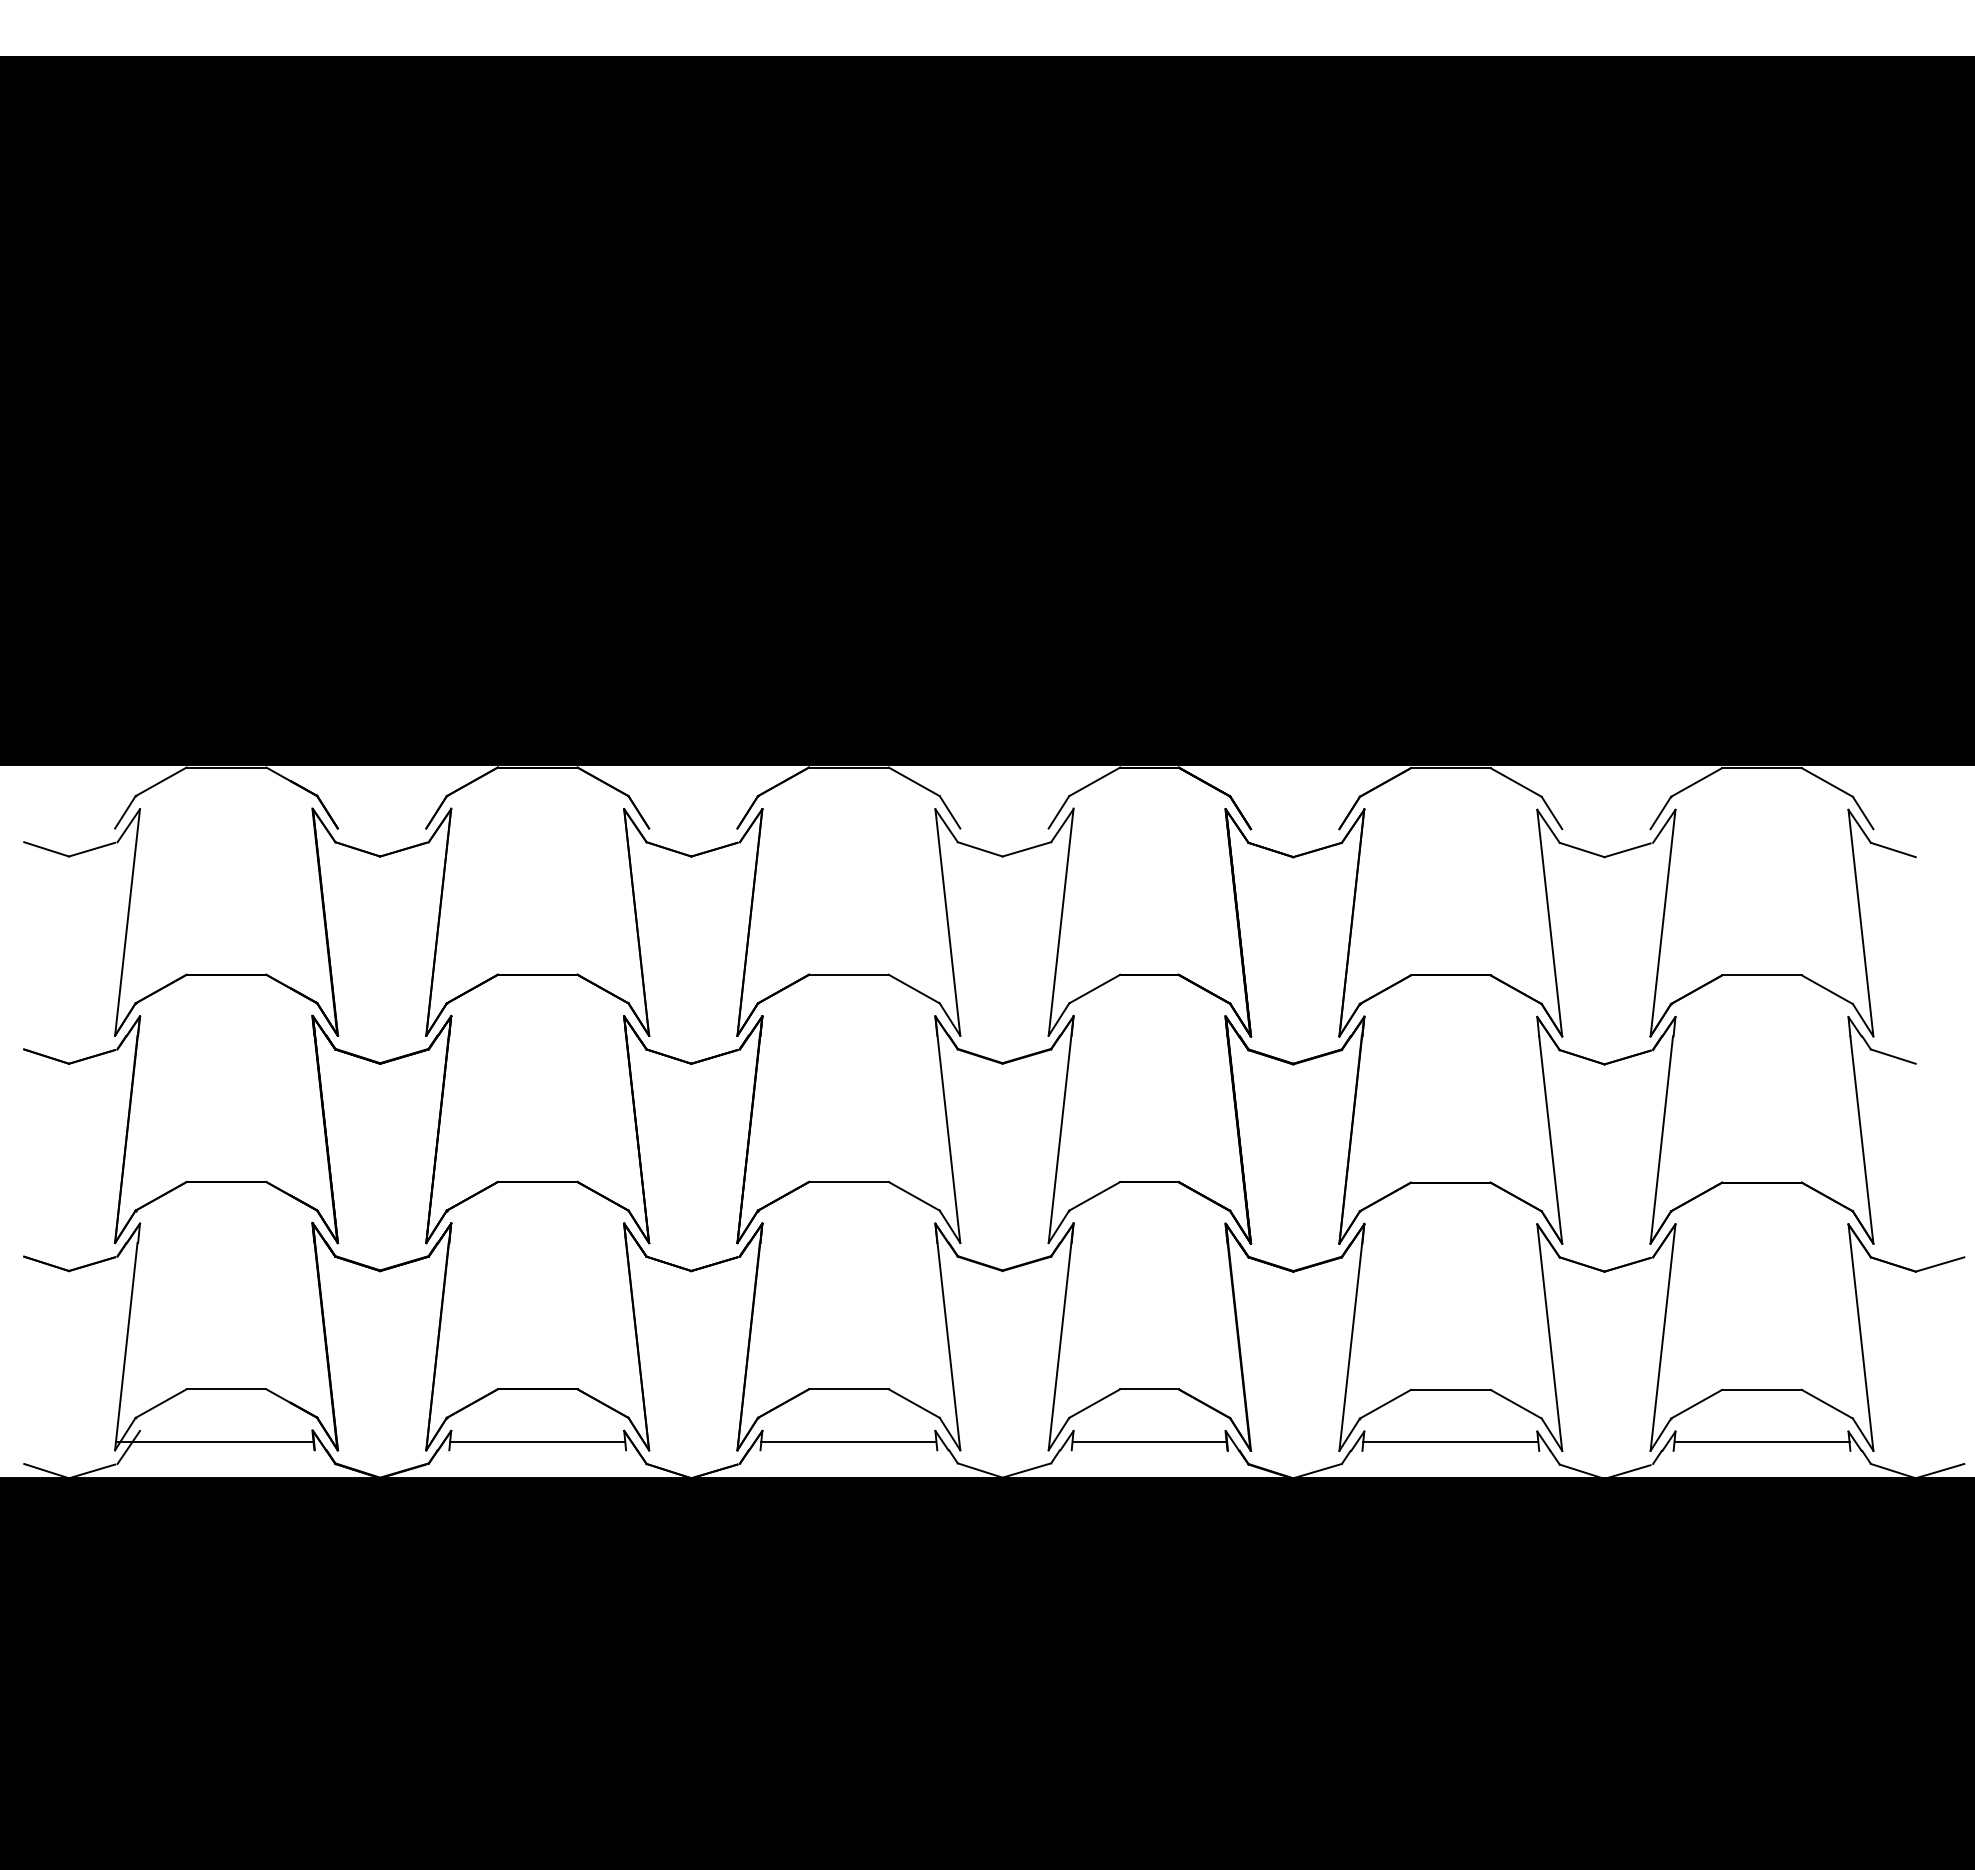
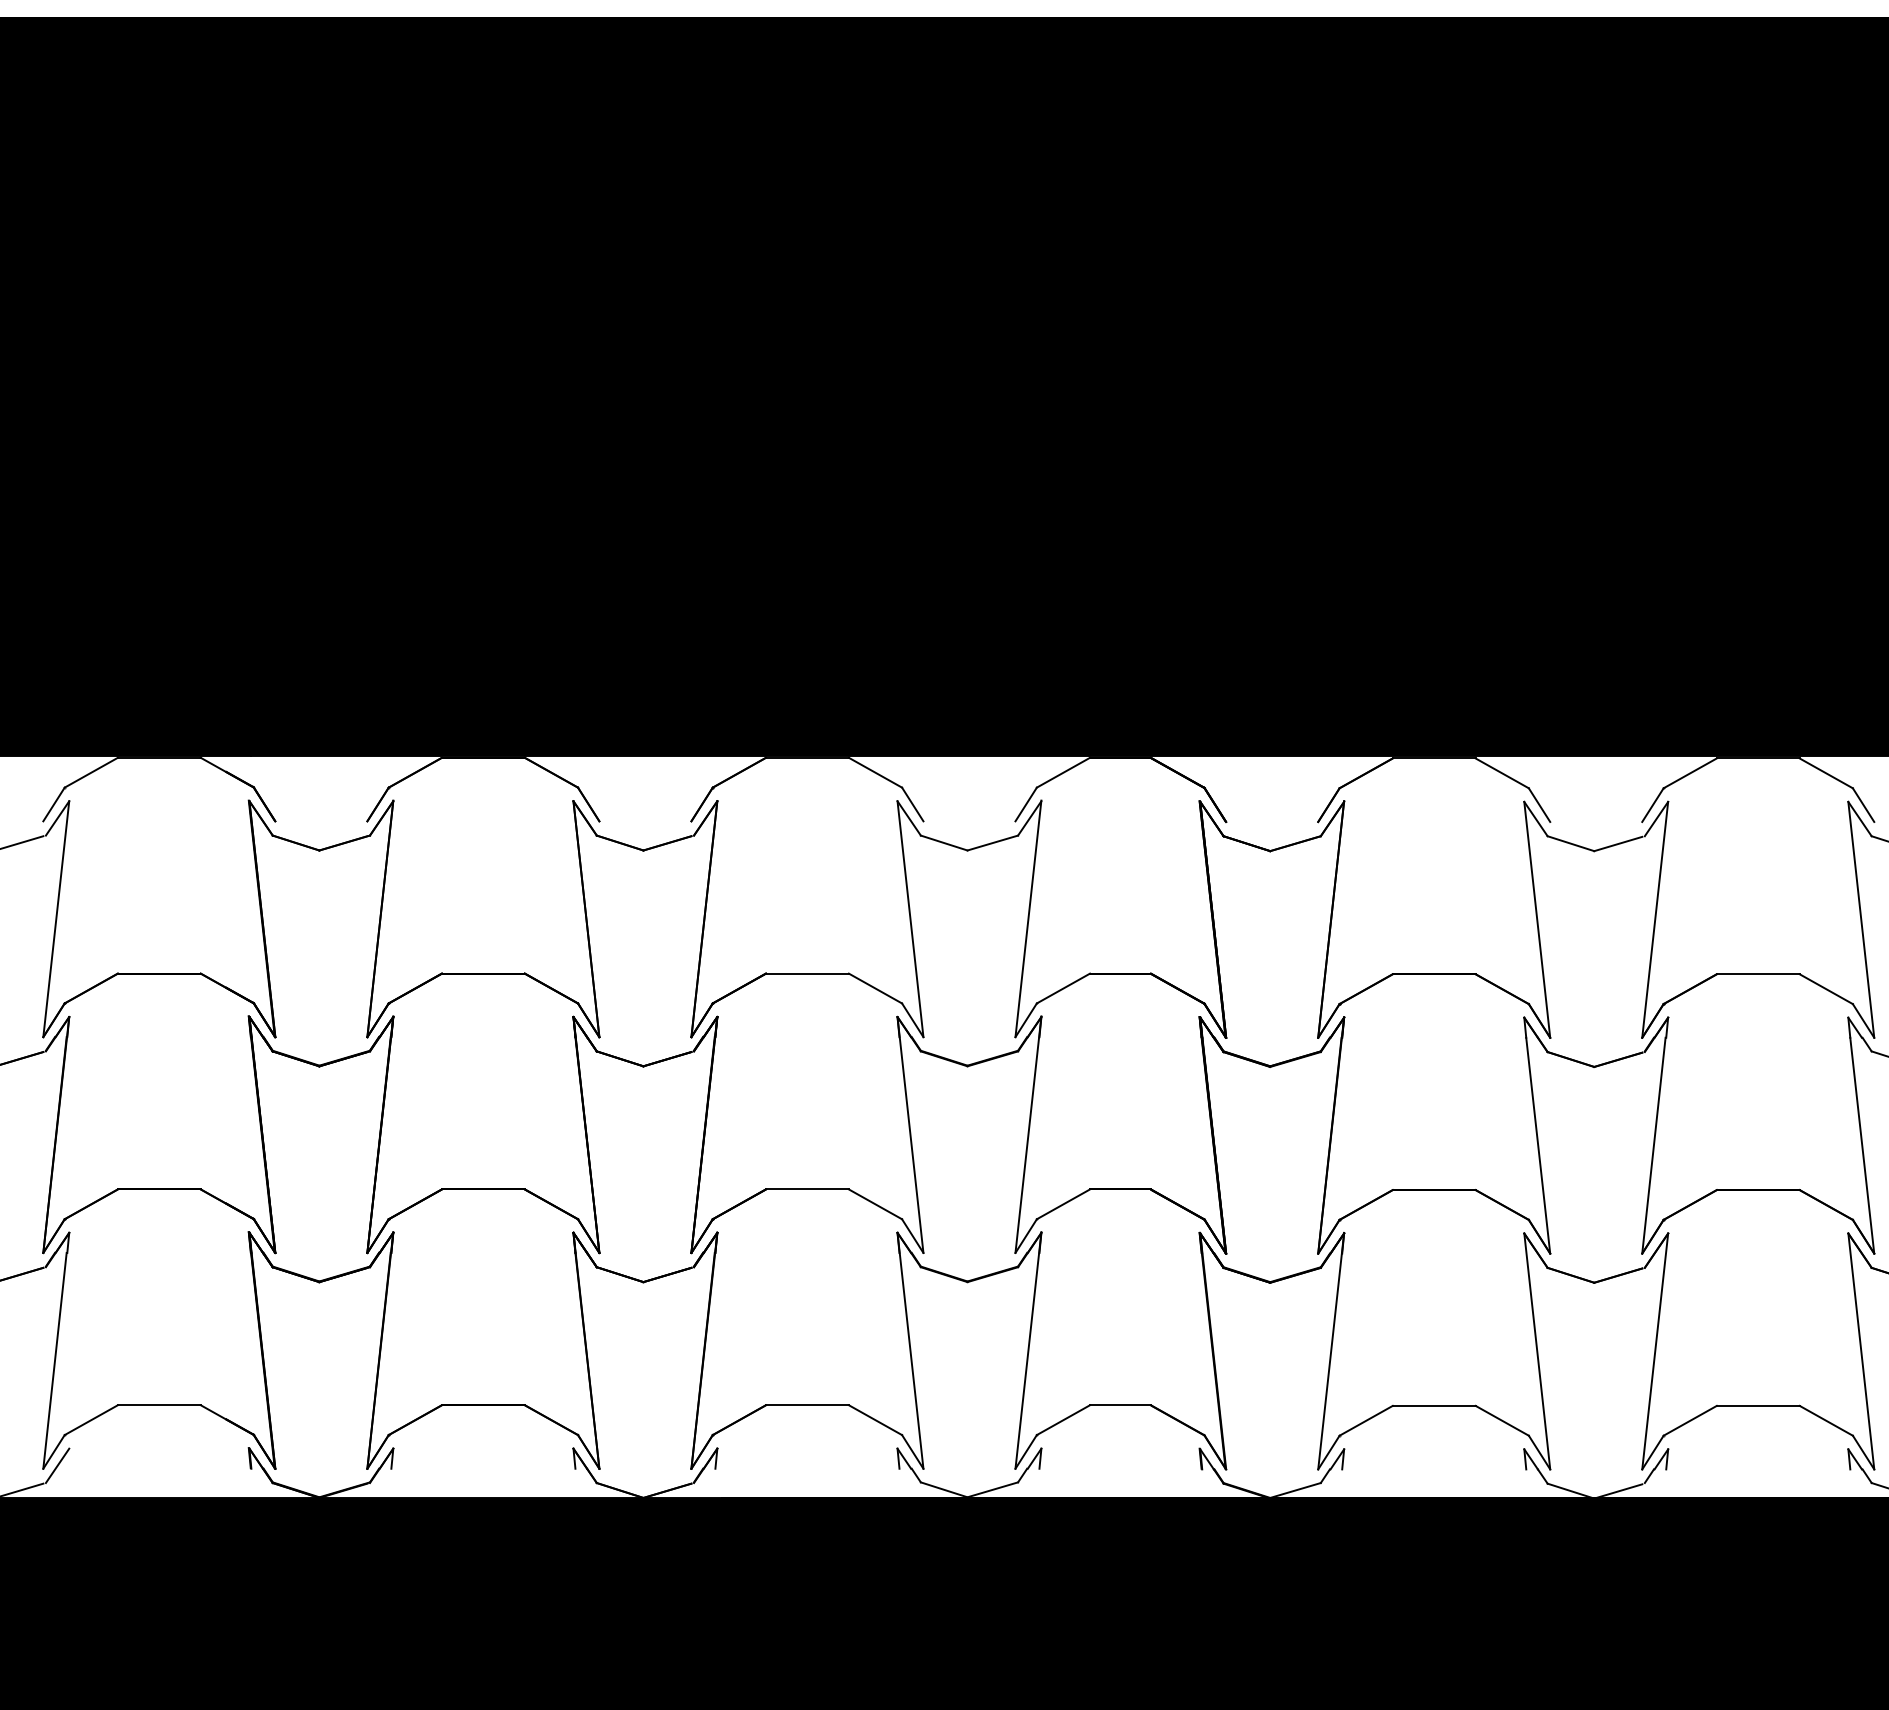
line: (215, 1441) -> (147, 1459), removed
line: (537, 1441) -> (483, 1459), removed
line: (848, 1441) -> (807, 1459), removed
line: (1149, 1441) -> (1120, 1459), removed
line: (1450, 1441) -> (1433, 1459), removed
line: (1761, 1441) -> (1757, 1459), removed

